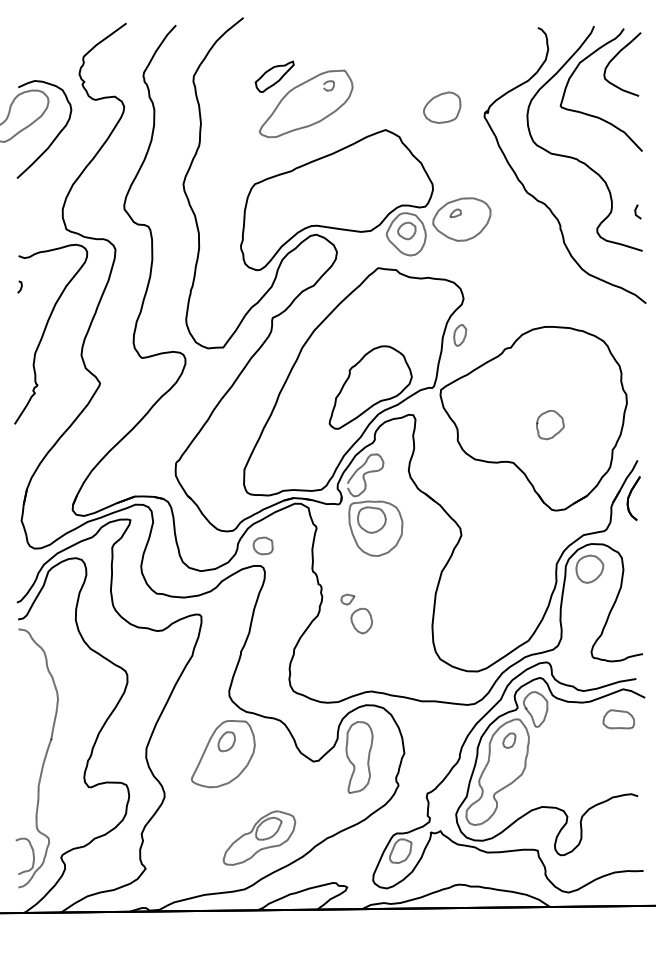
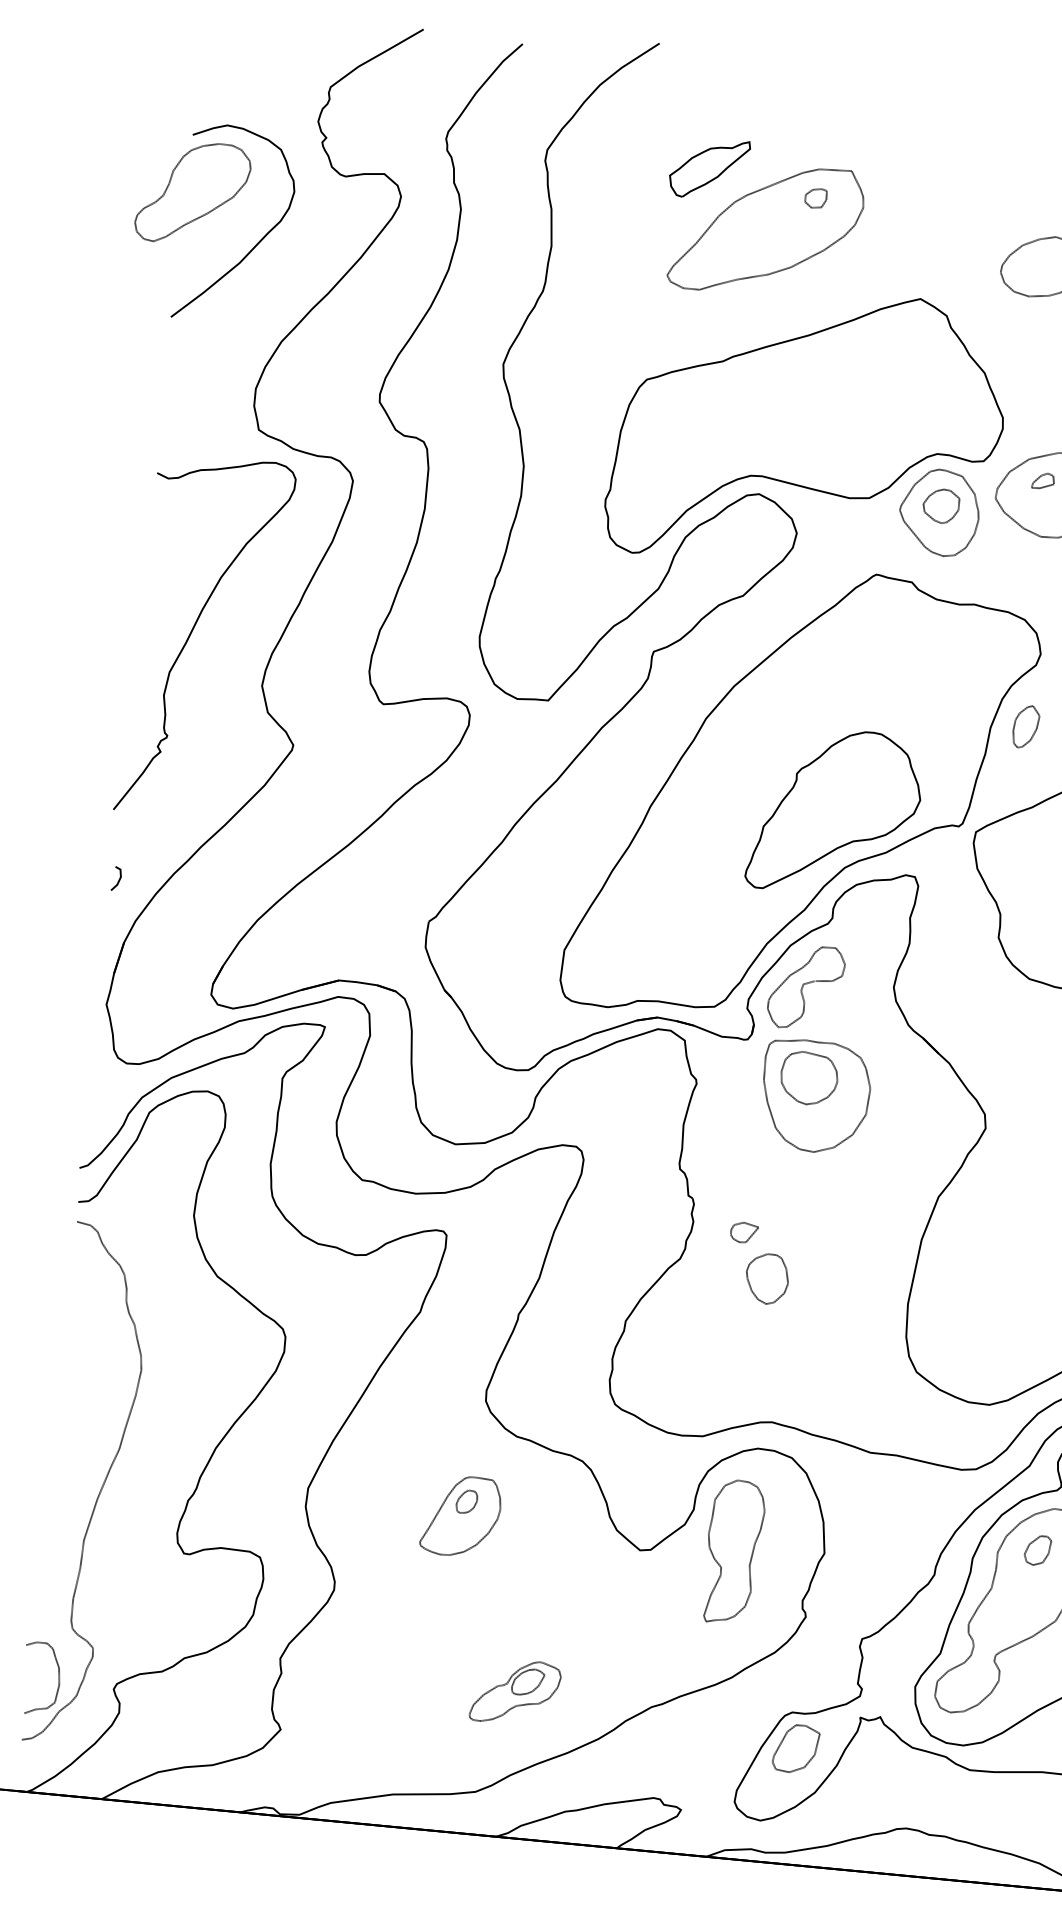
part: (19, 286) -> (115, 877), moved
part: (262, 545) -> (584, 1106), removed
part: (223, 754) -> (461, 1516), size x0.6
part: (259, 837) -> (515, 1691), size x0.6

